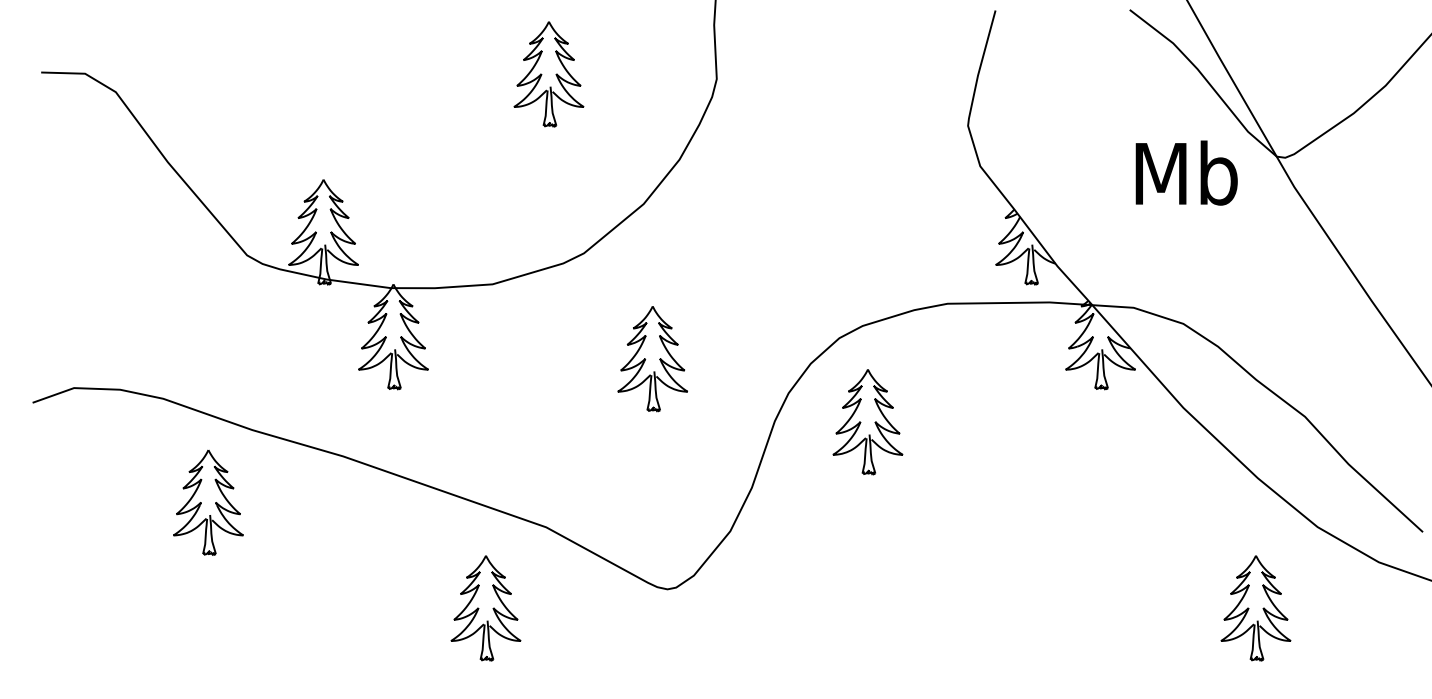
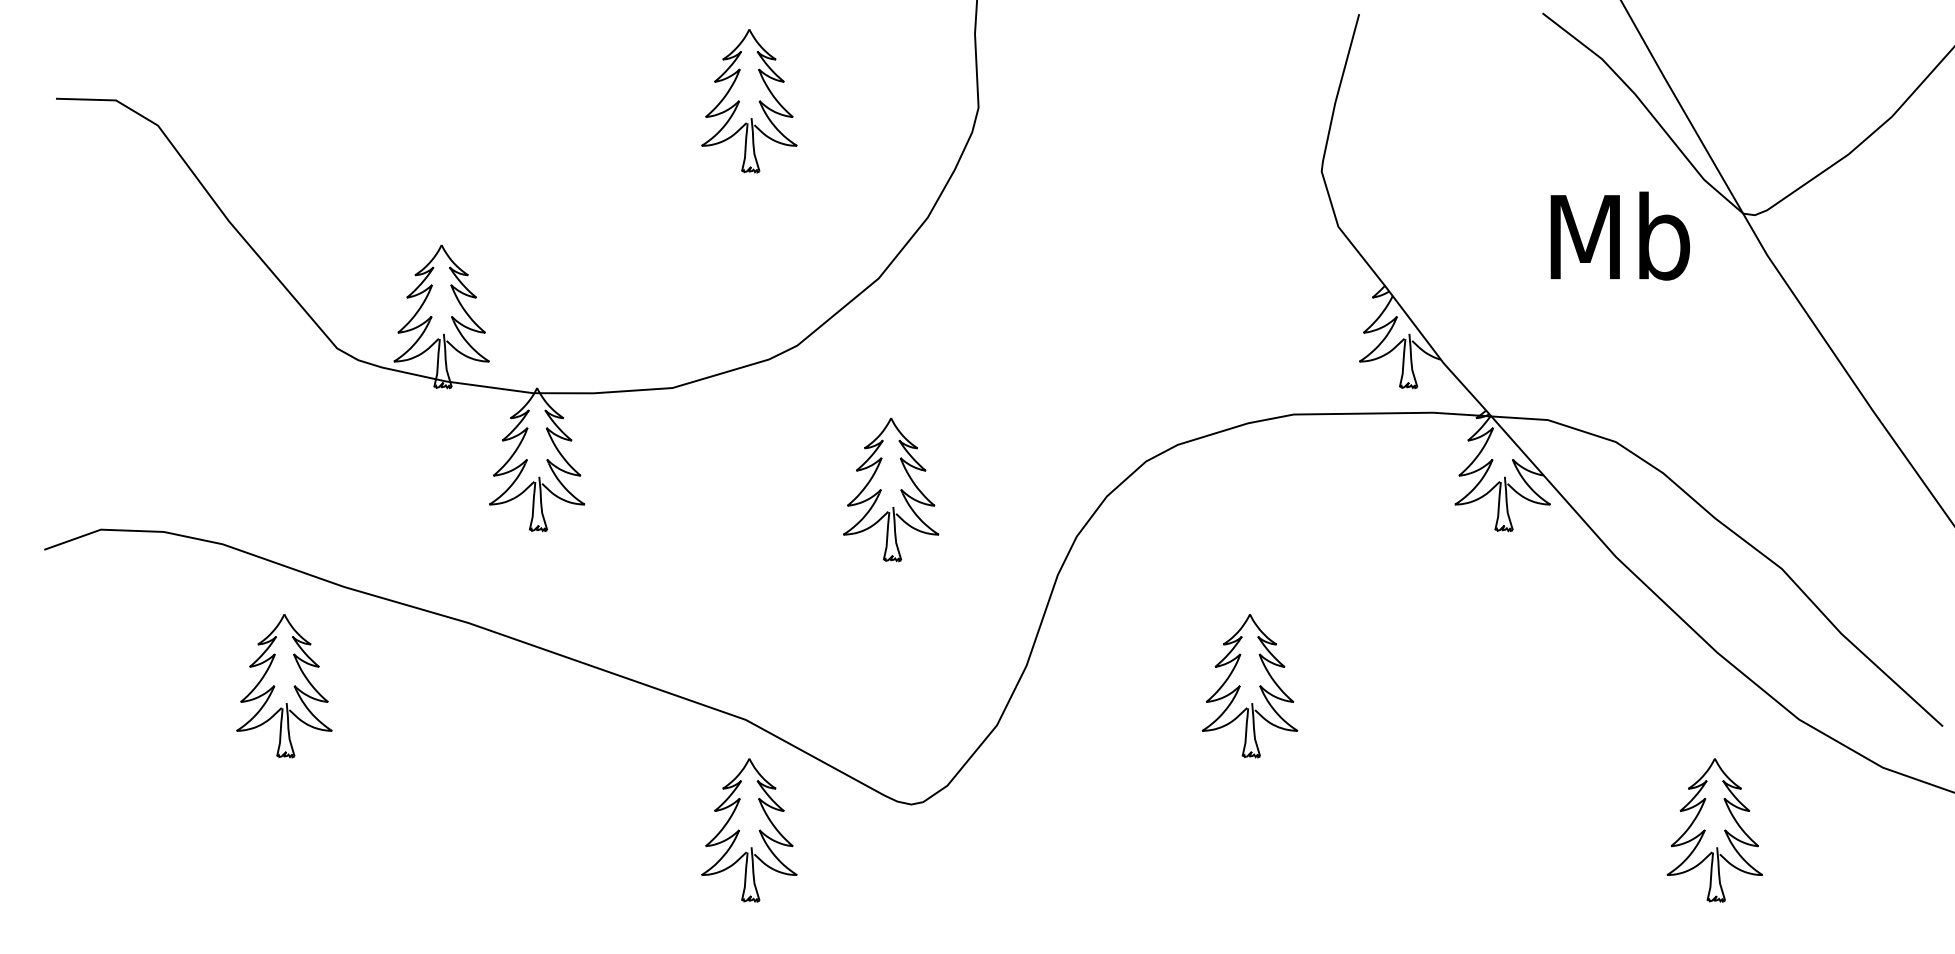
part: (868, 422) -> (1250, 686), moved
part: (486, 608) -> (749, 830), moved

